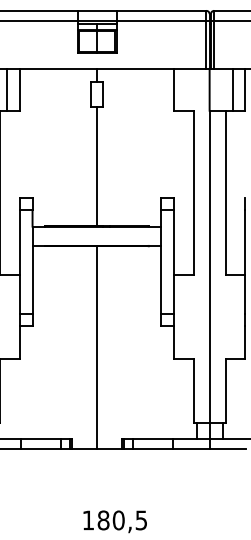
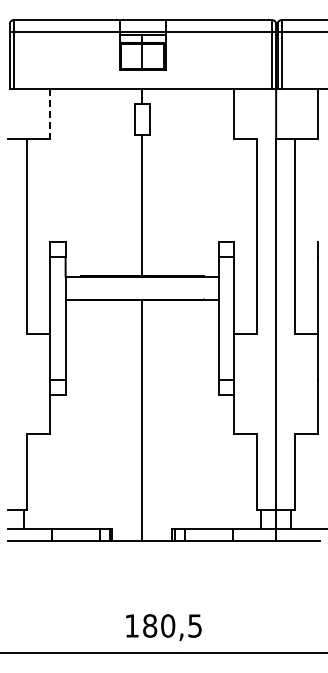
line: (7, 89) -> (35, 113), removed
line: (19, 89) -> (50, 113), solid -> dashed
line: (232, 89) -> (303, 113), removed

